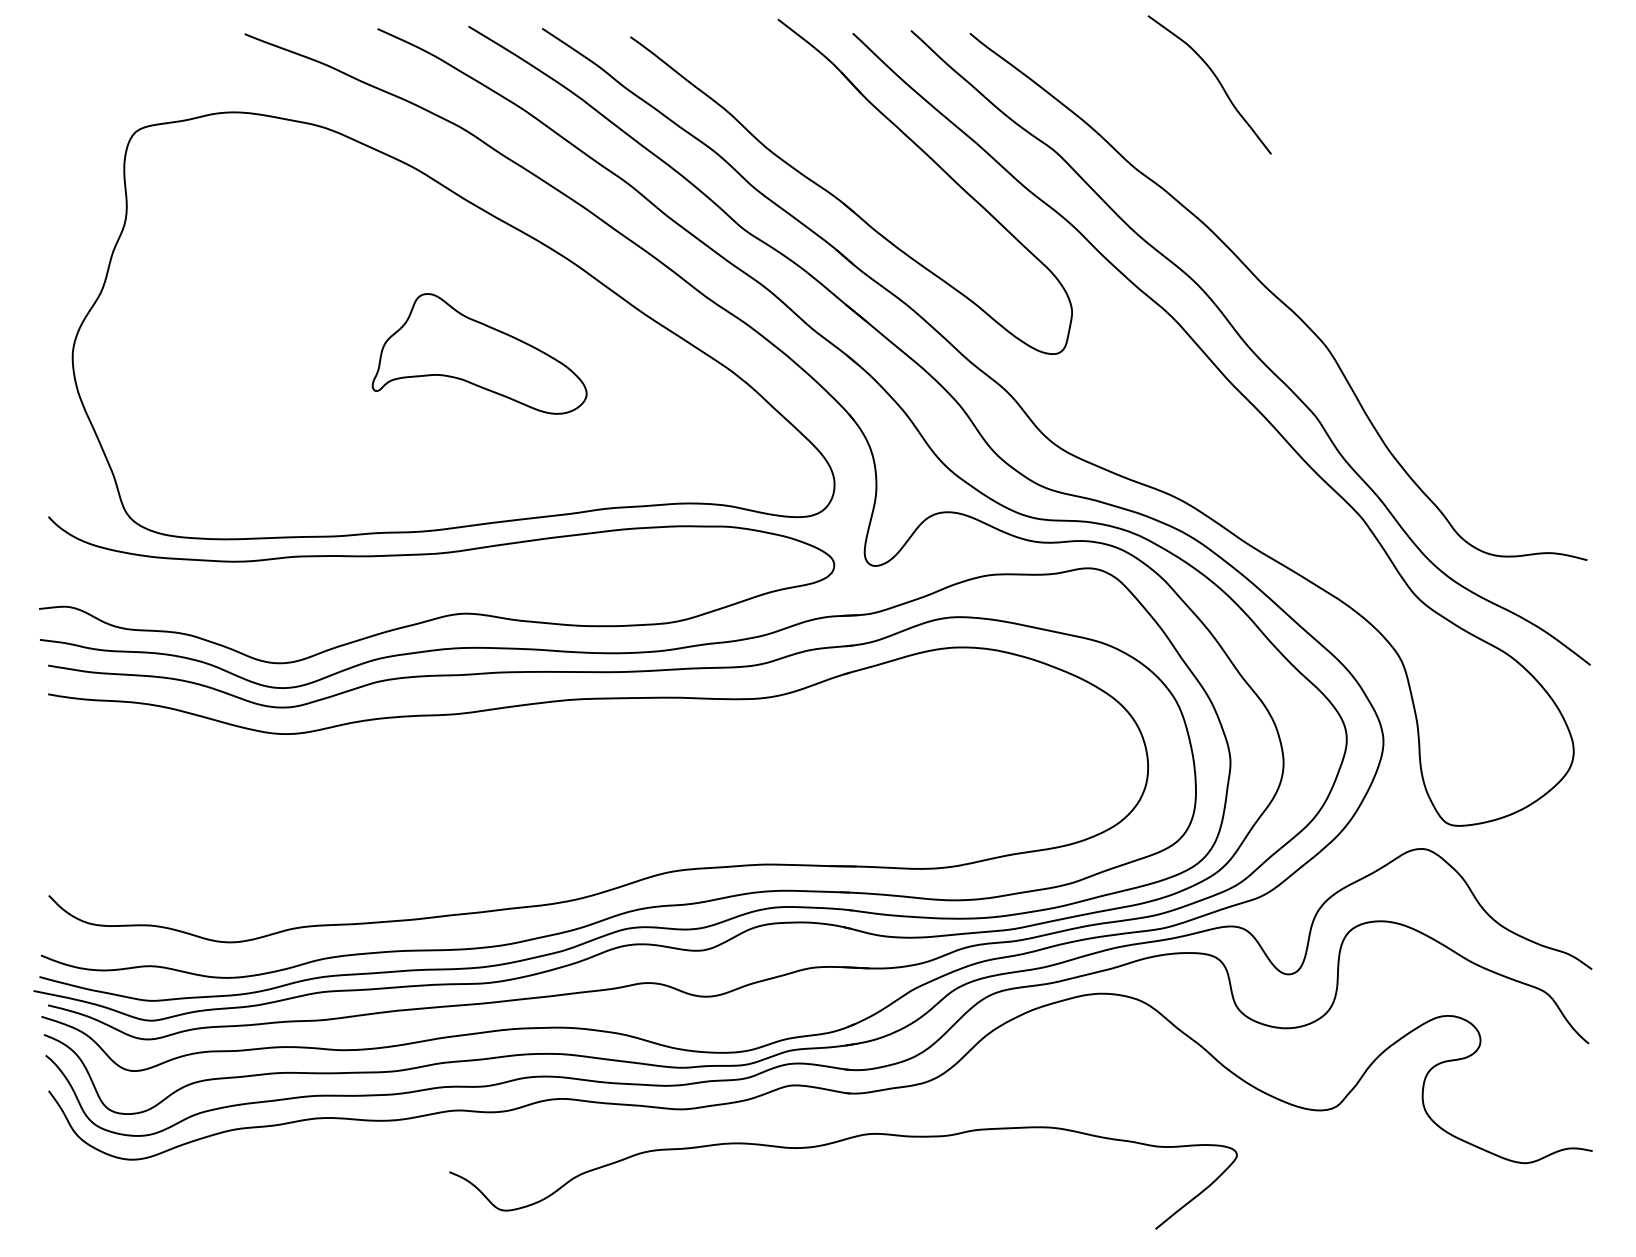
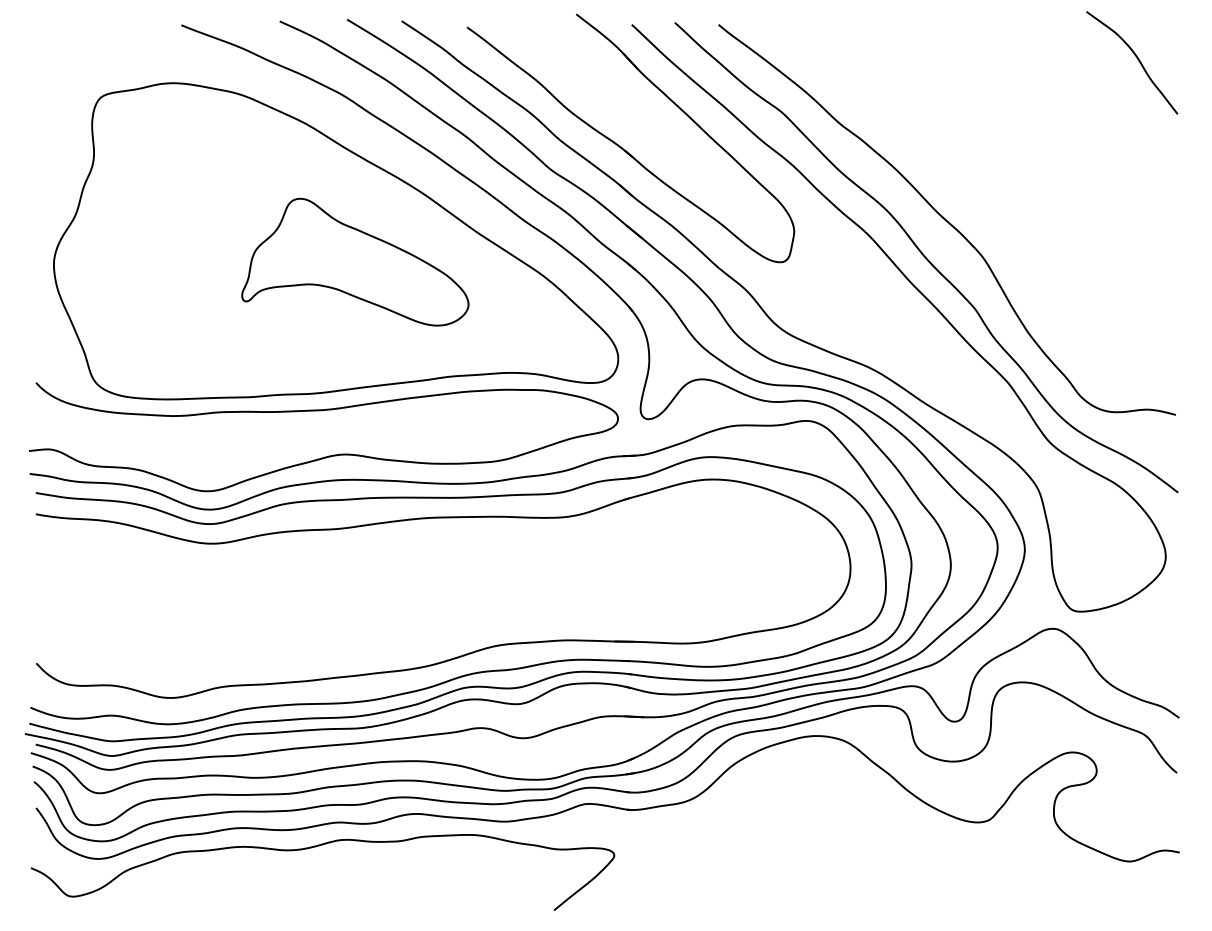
curve: (1215, 79) -> (1136, 58), moved
part: (479, 353) -> (355, 261), size x1.43
curve: (833, 1144) -> (315, 847), moved

